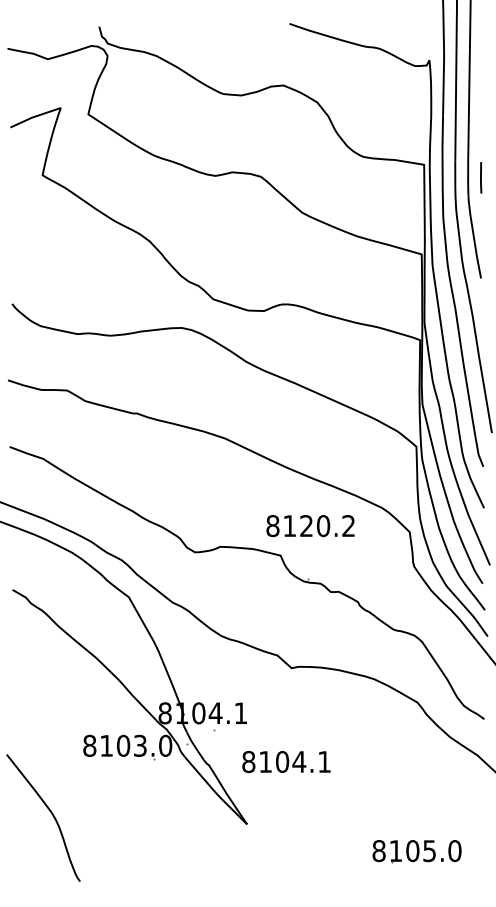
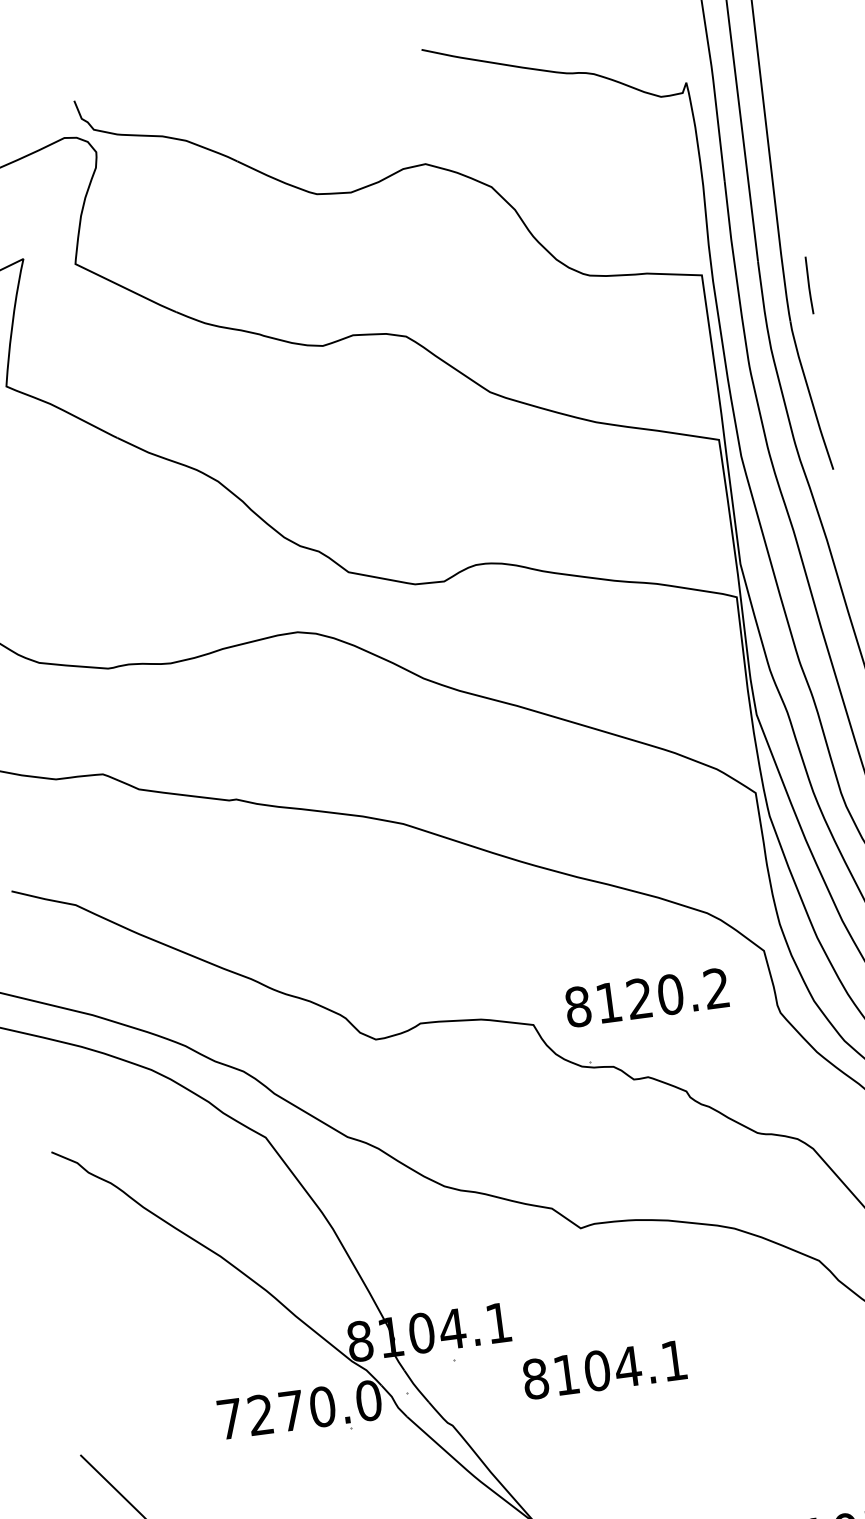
text: (310, 526) -> (646, 998), moved
text: (114, 745) -> (275, 1412), 8103.0 -> 7270.0
text: (286, 761) -> (604, 1369), moved

